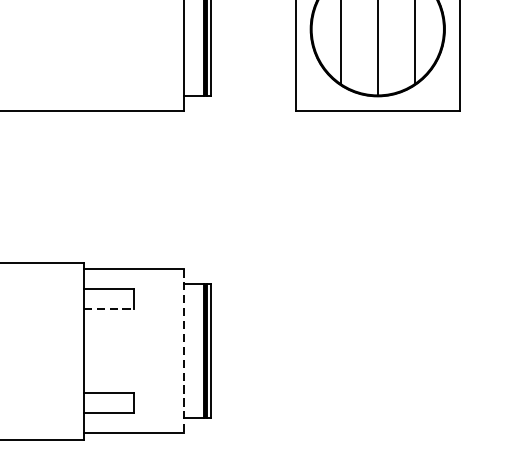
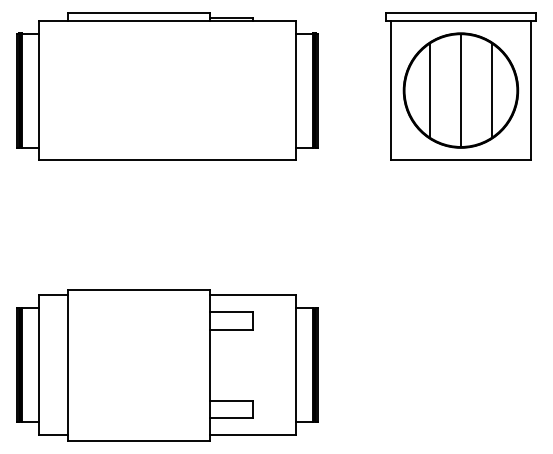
line: (109, 309) -> (232, 329), dashed -> solid
line: (183, 351) -> (295, 365), dashed -> solid

